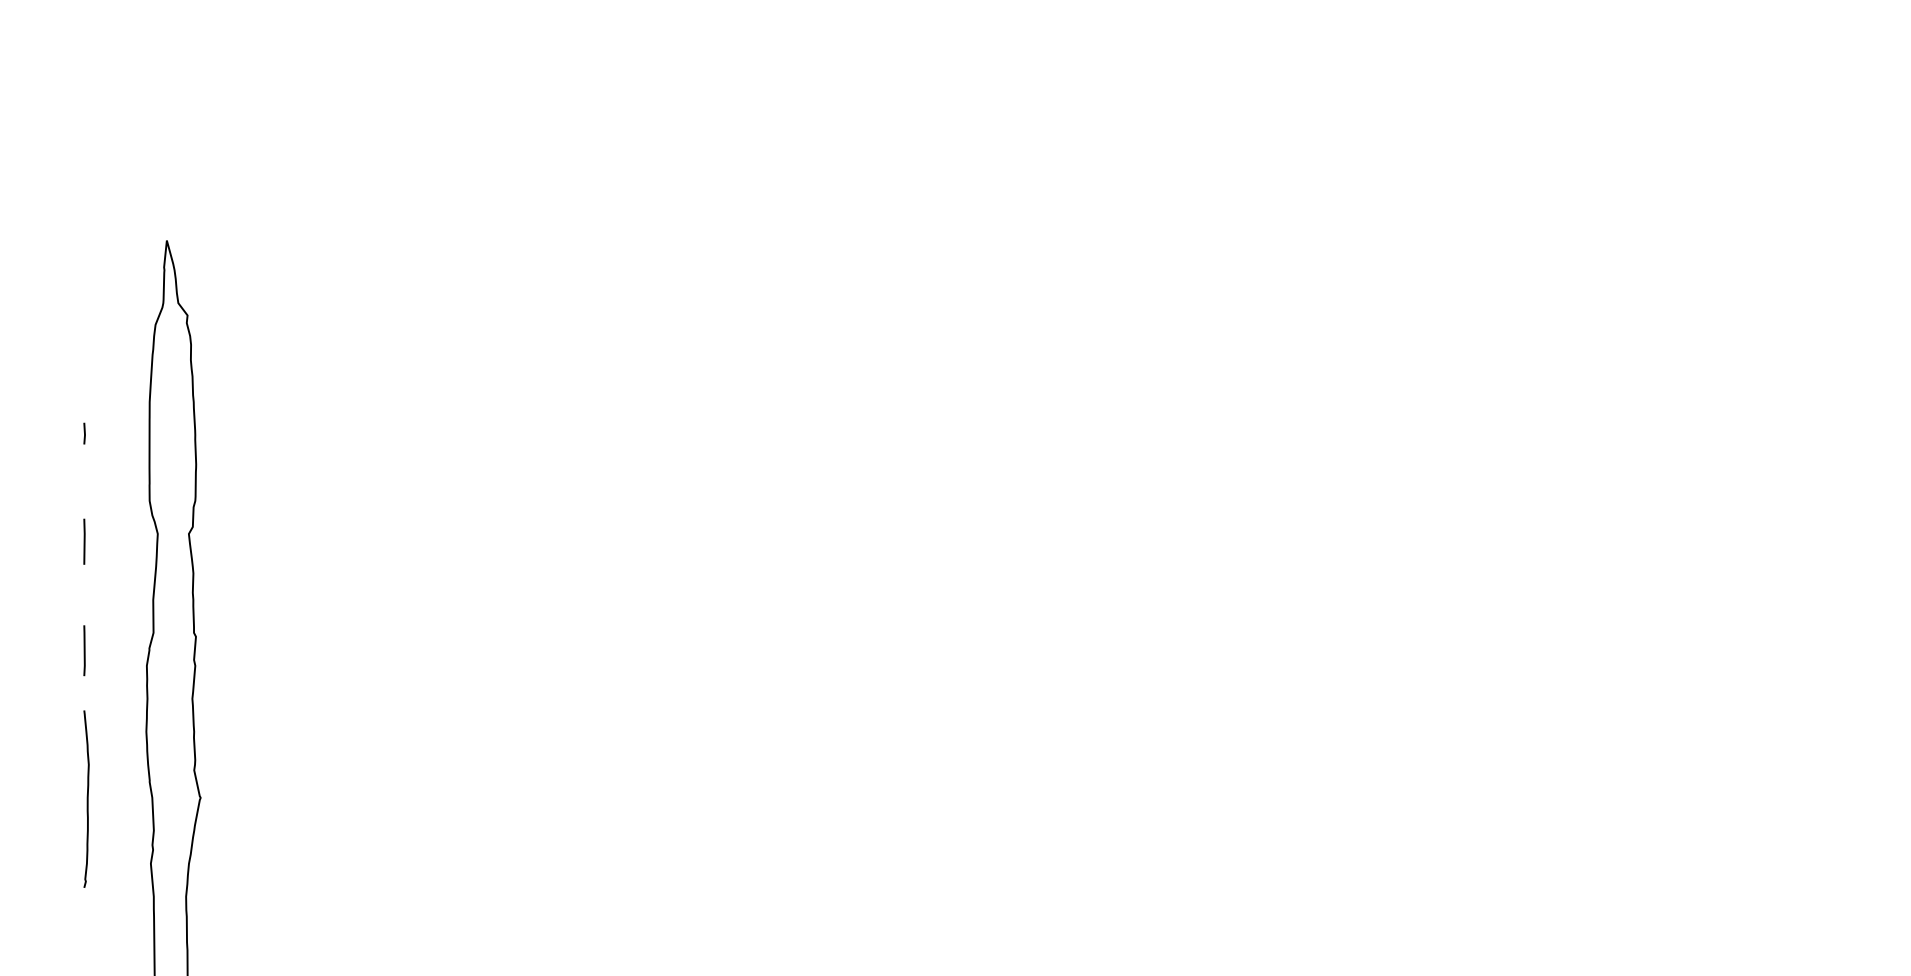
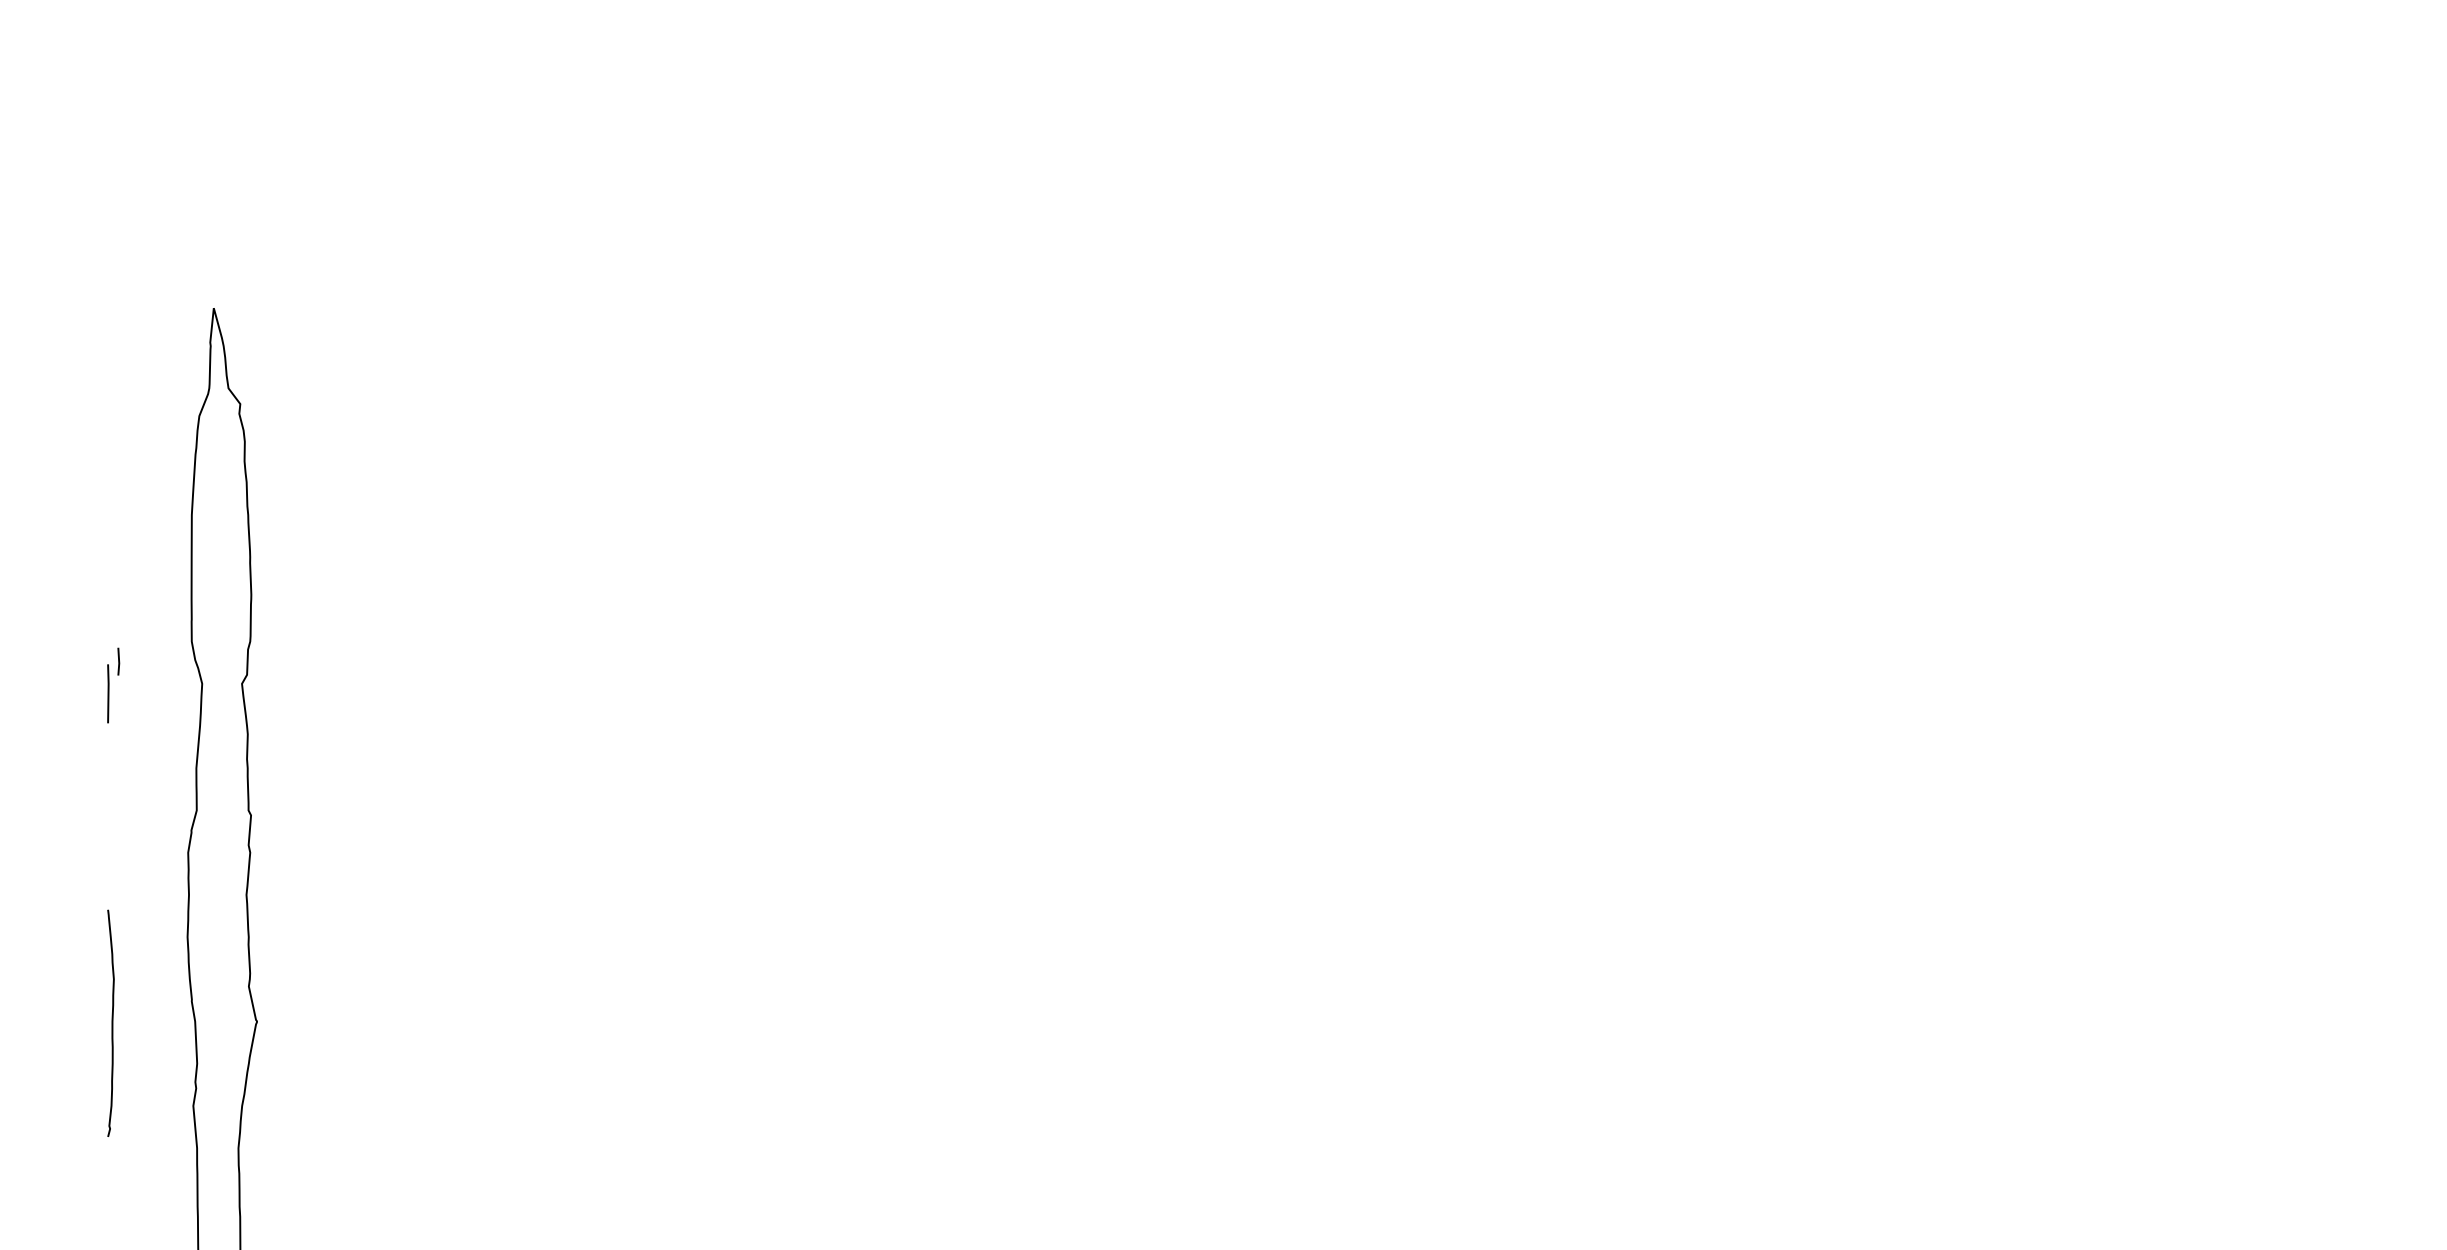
line: (84, 433) -> (118, 661), moved
line: (84, 650) -> (108, 833), removed

